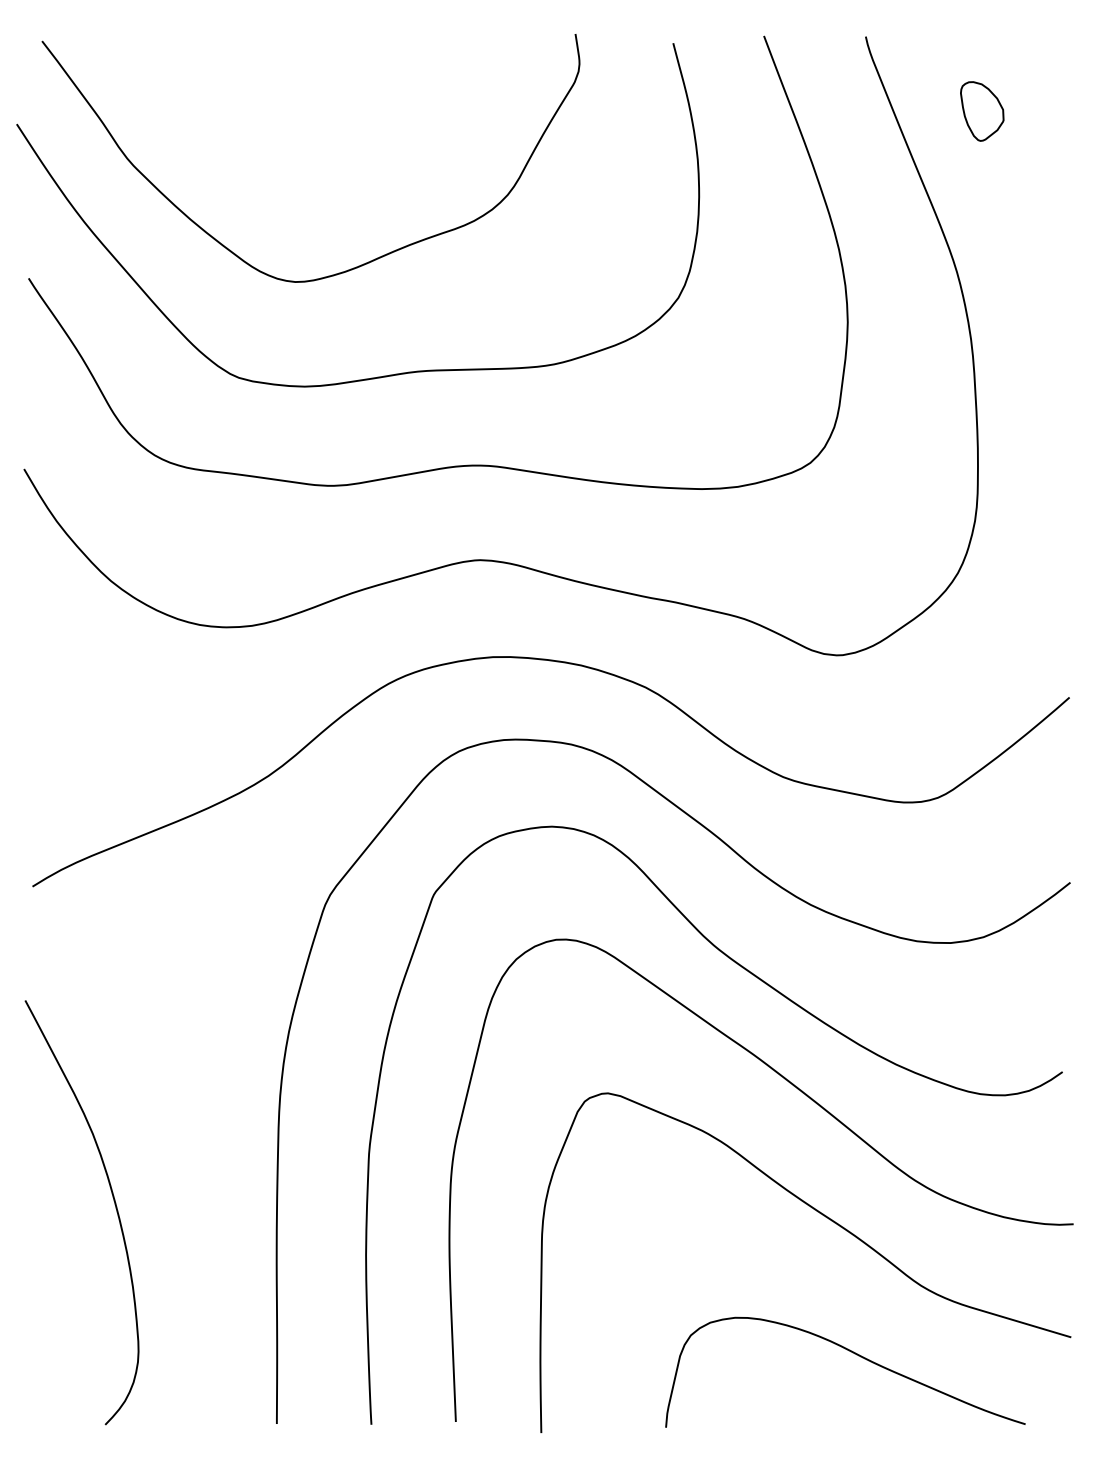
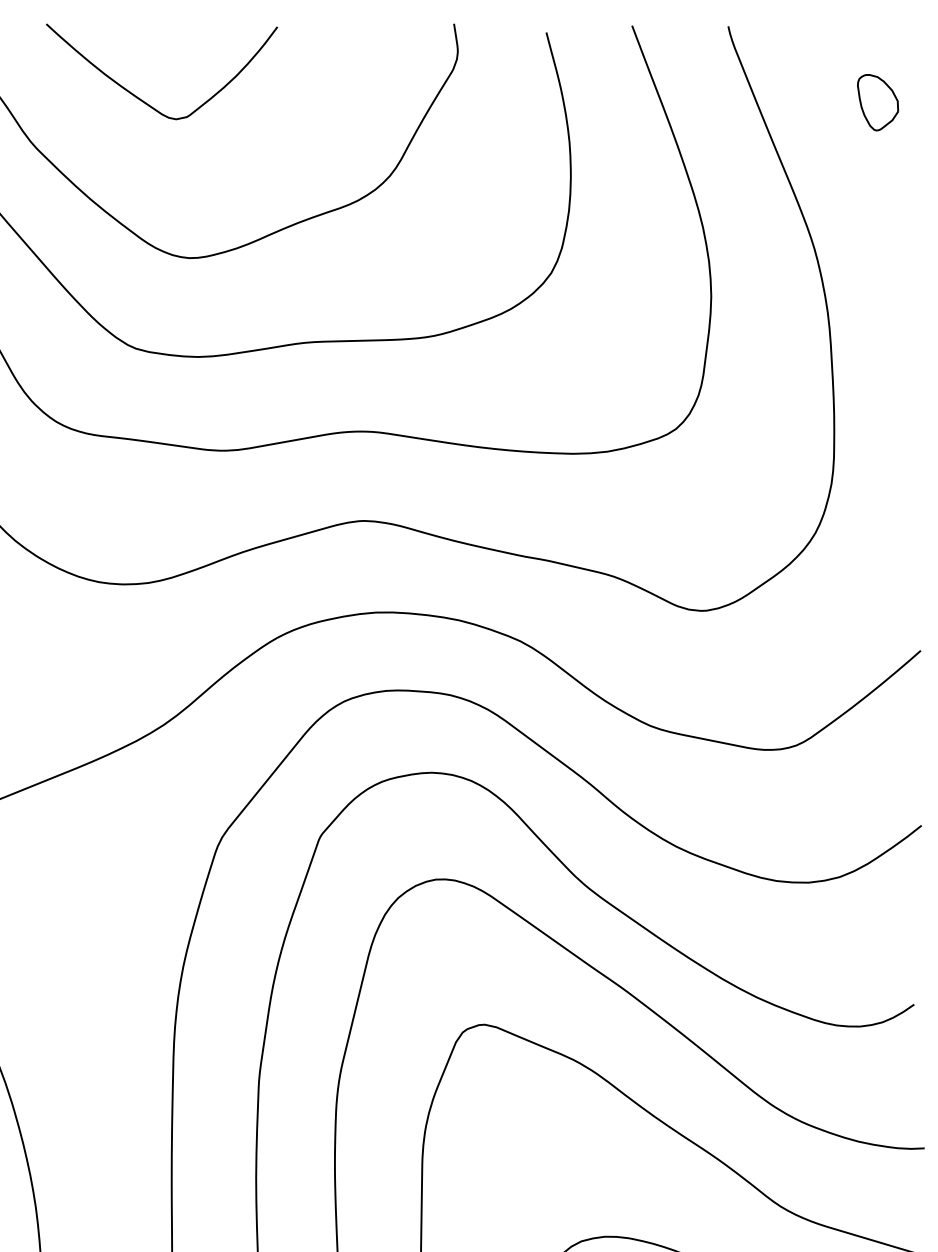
part: (982, 111) -> (878, 102), moved
curve: (247, 115) -> (144, 100), added

